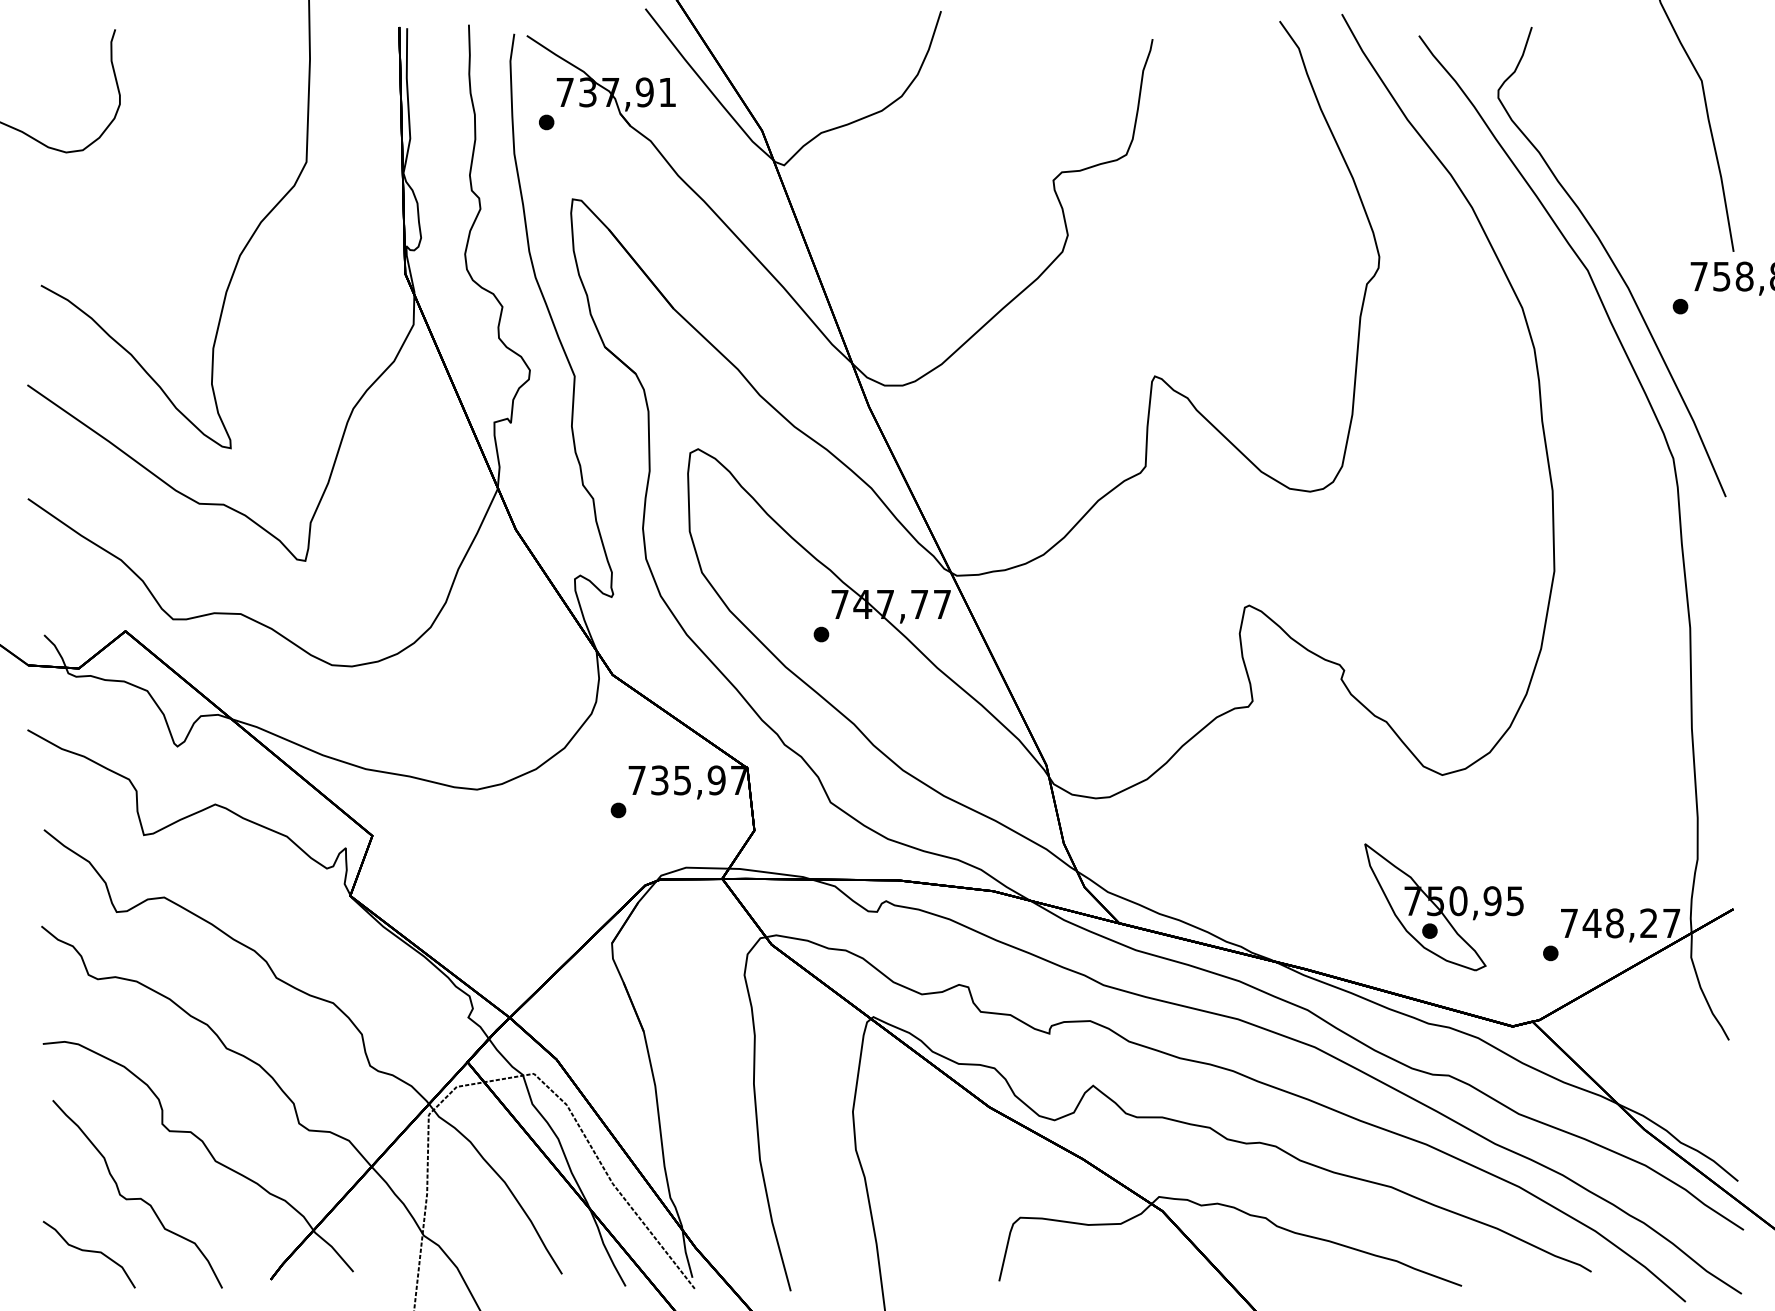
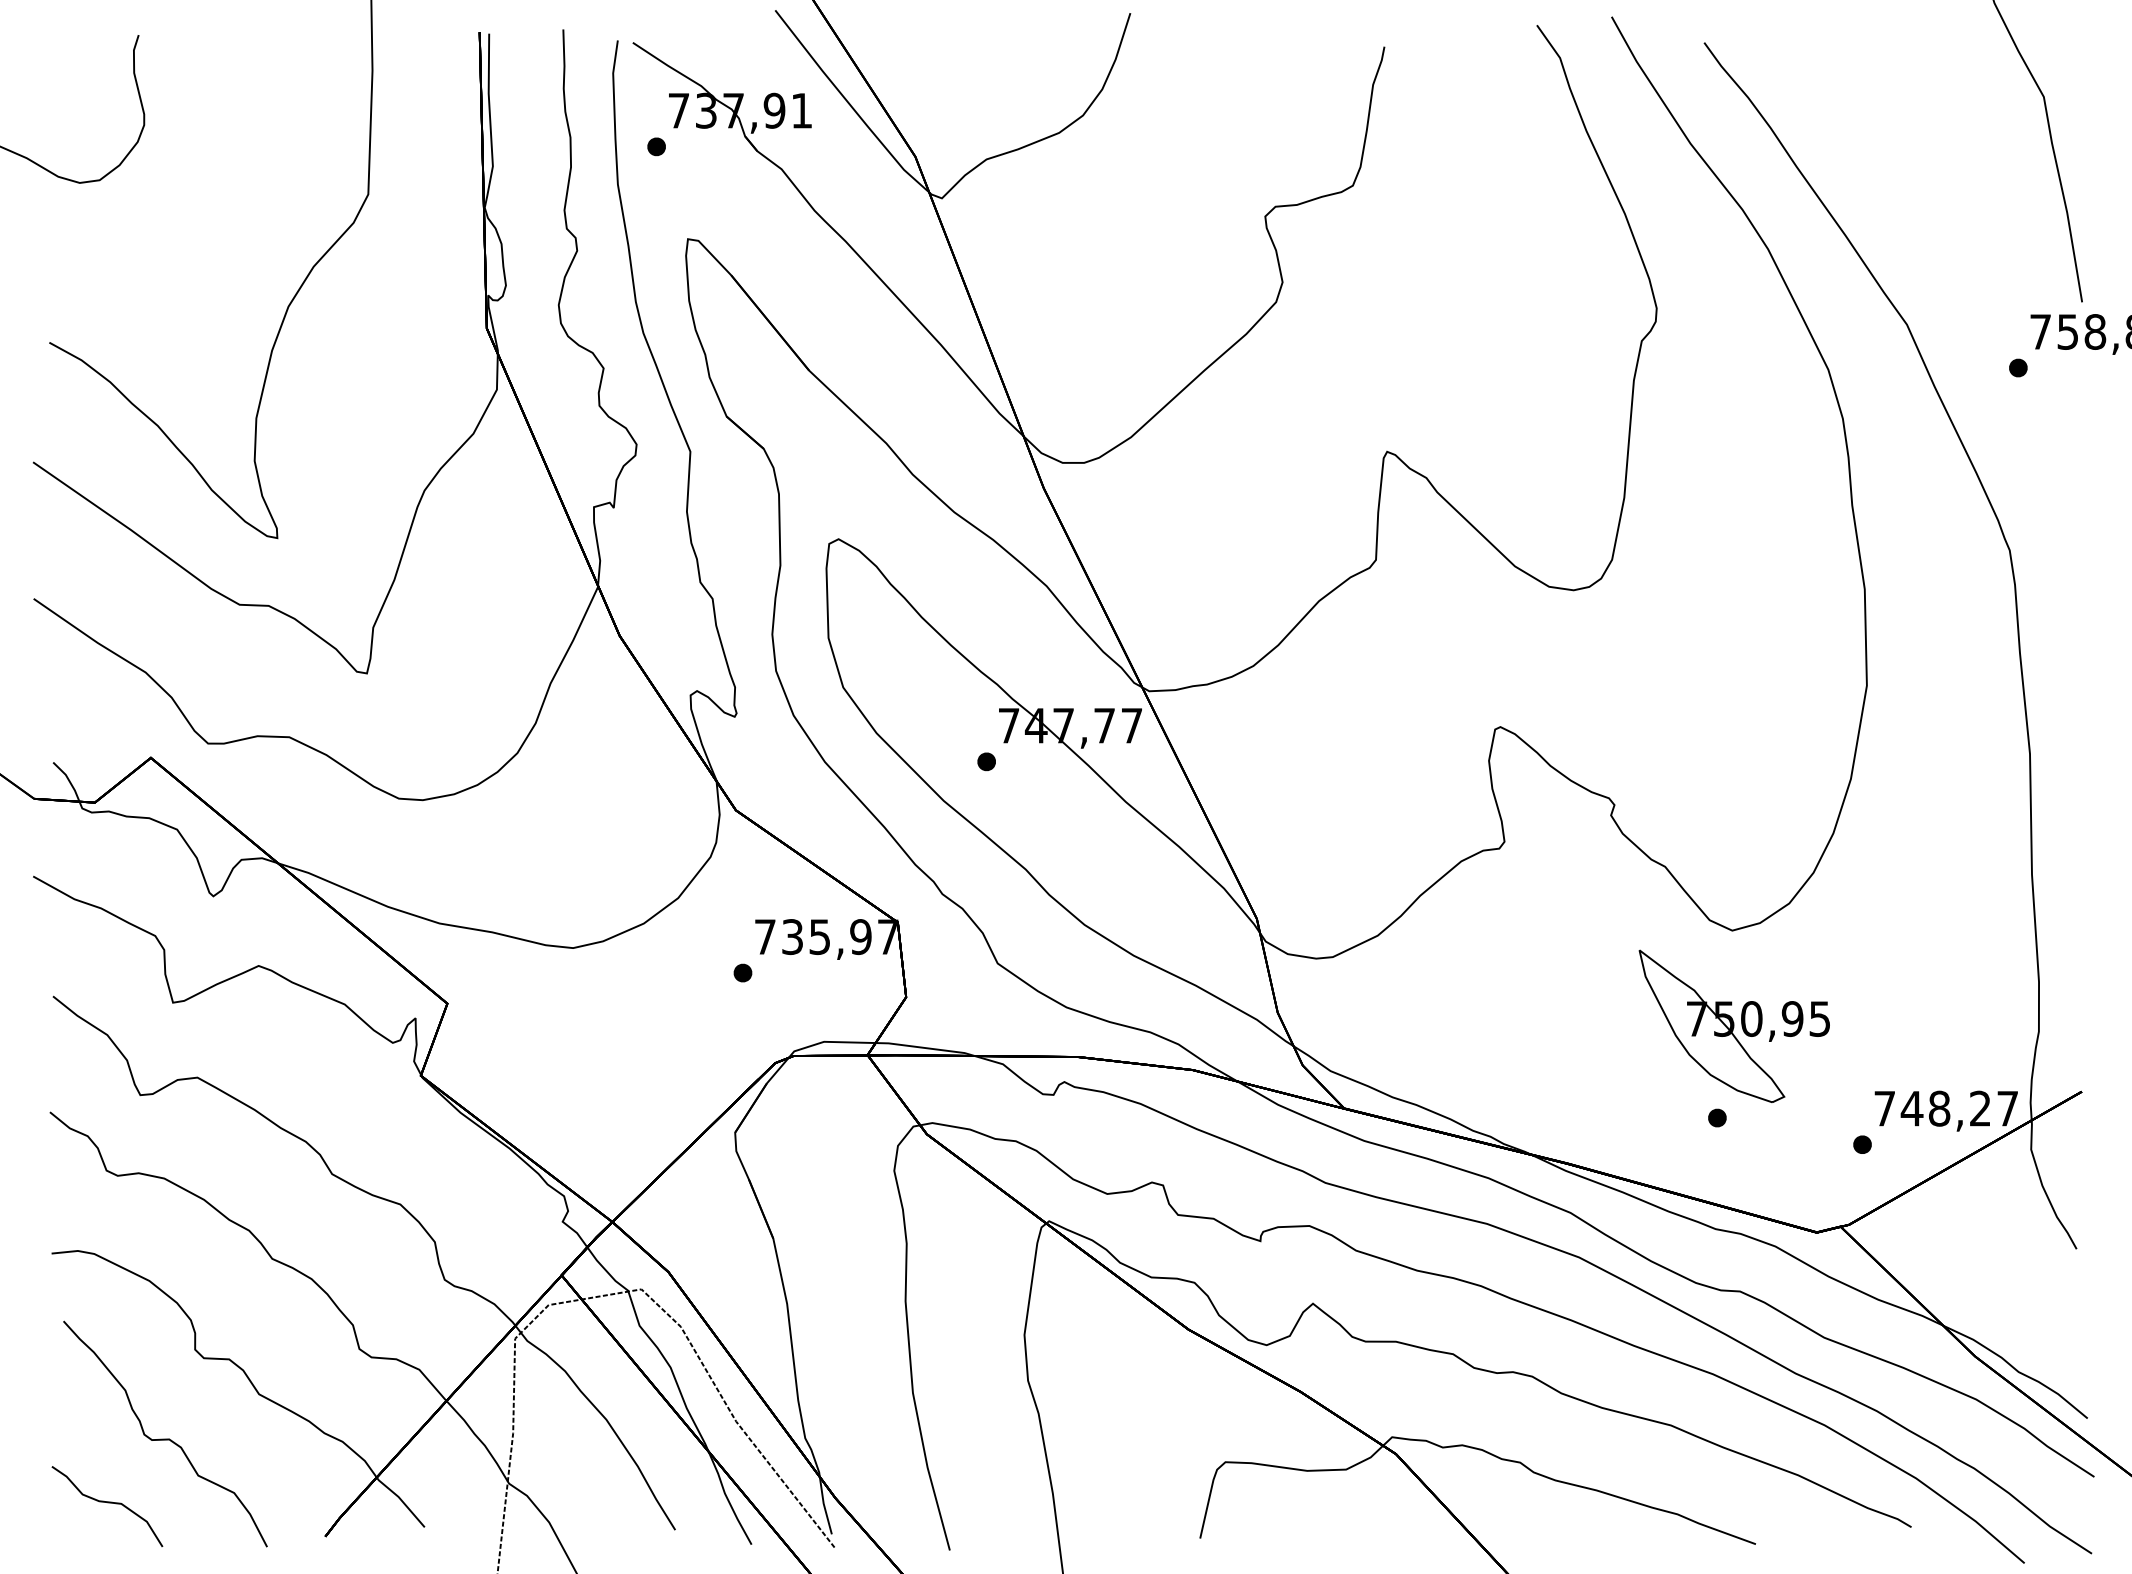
curve: (1611, 262) -> (1935, 314), removed
part: (1443, 906) -> (1733, 1025), moved

